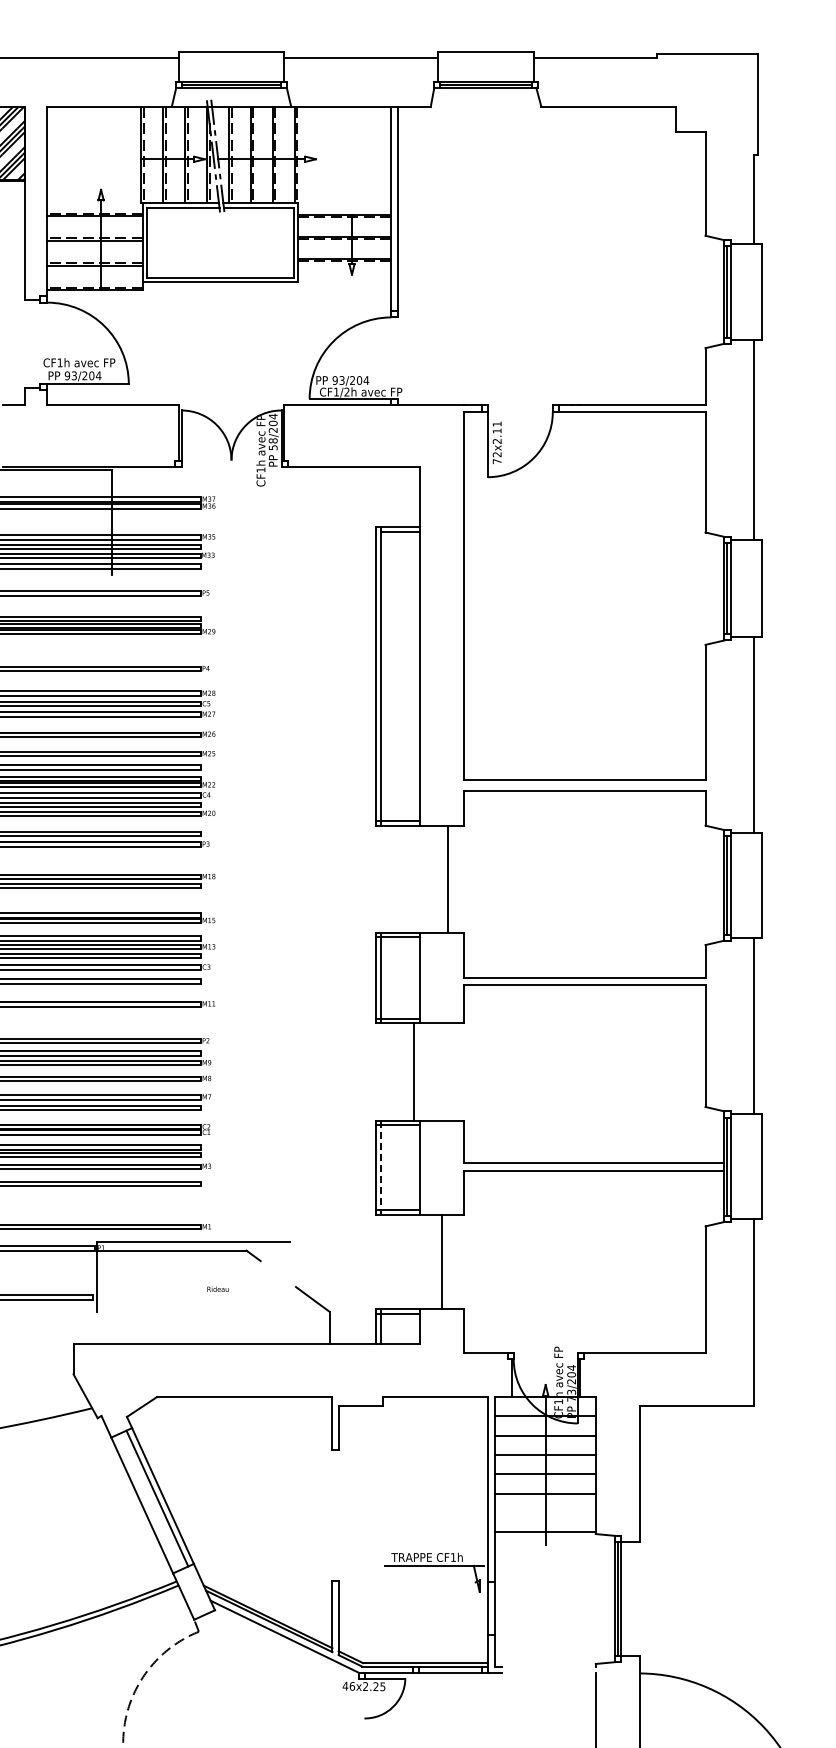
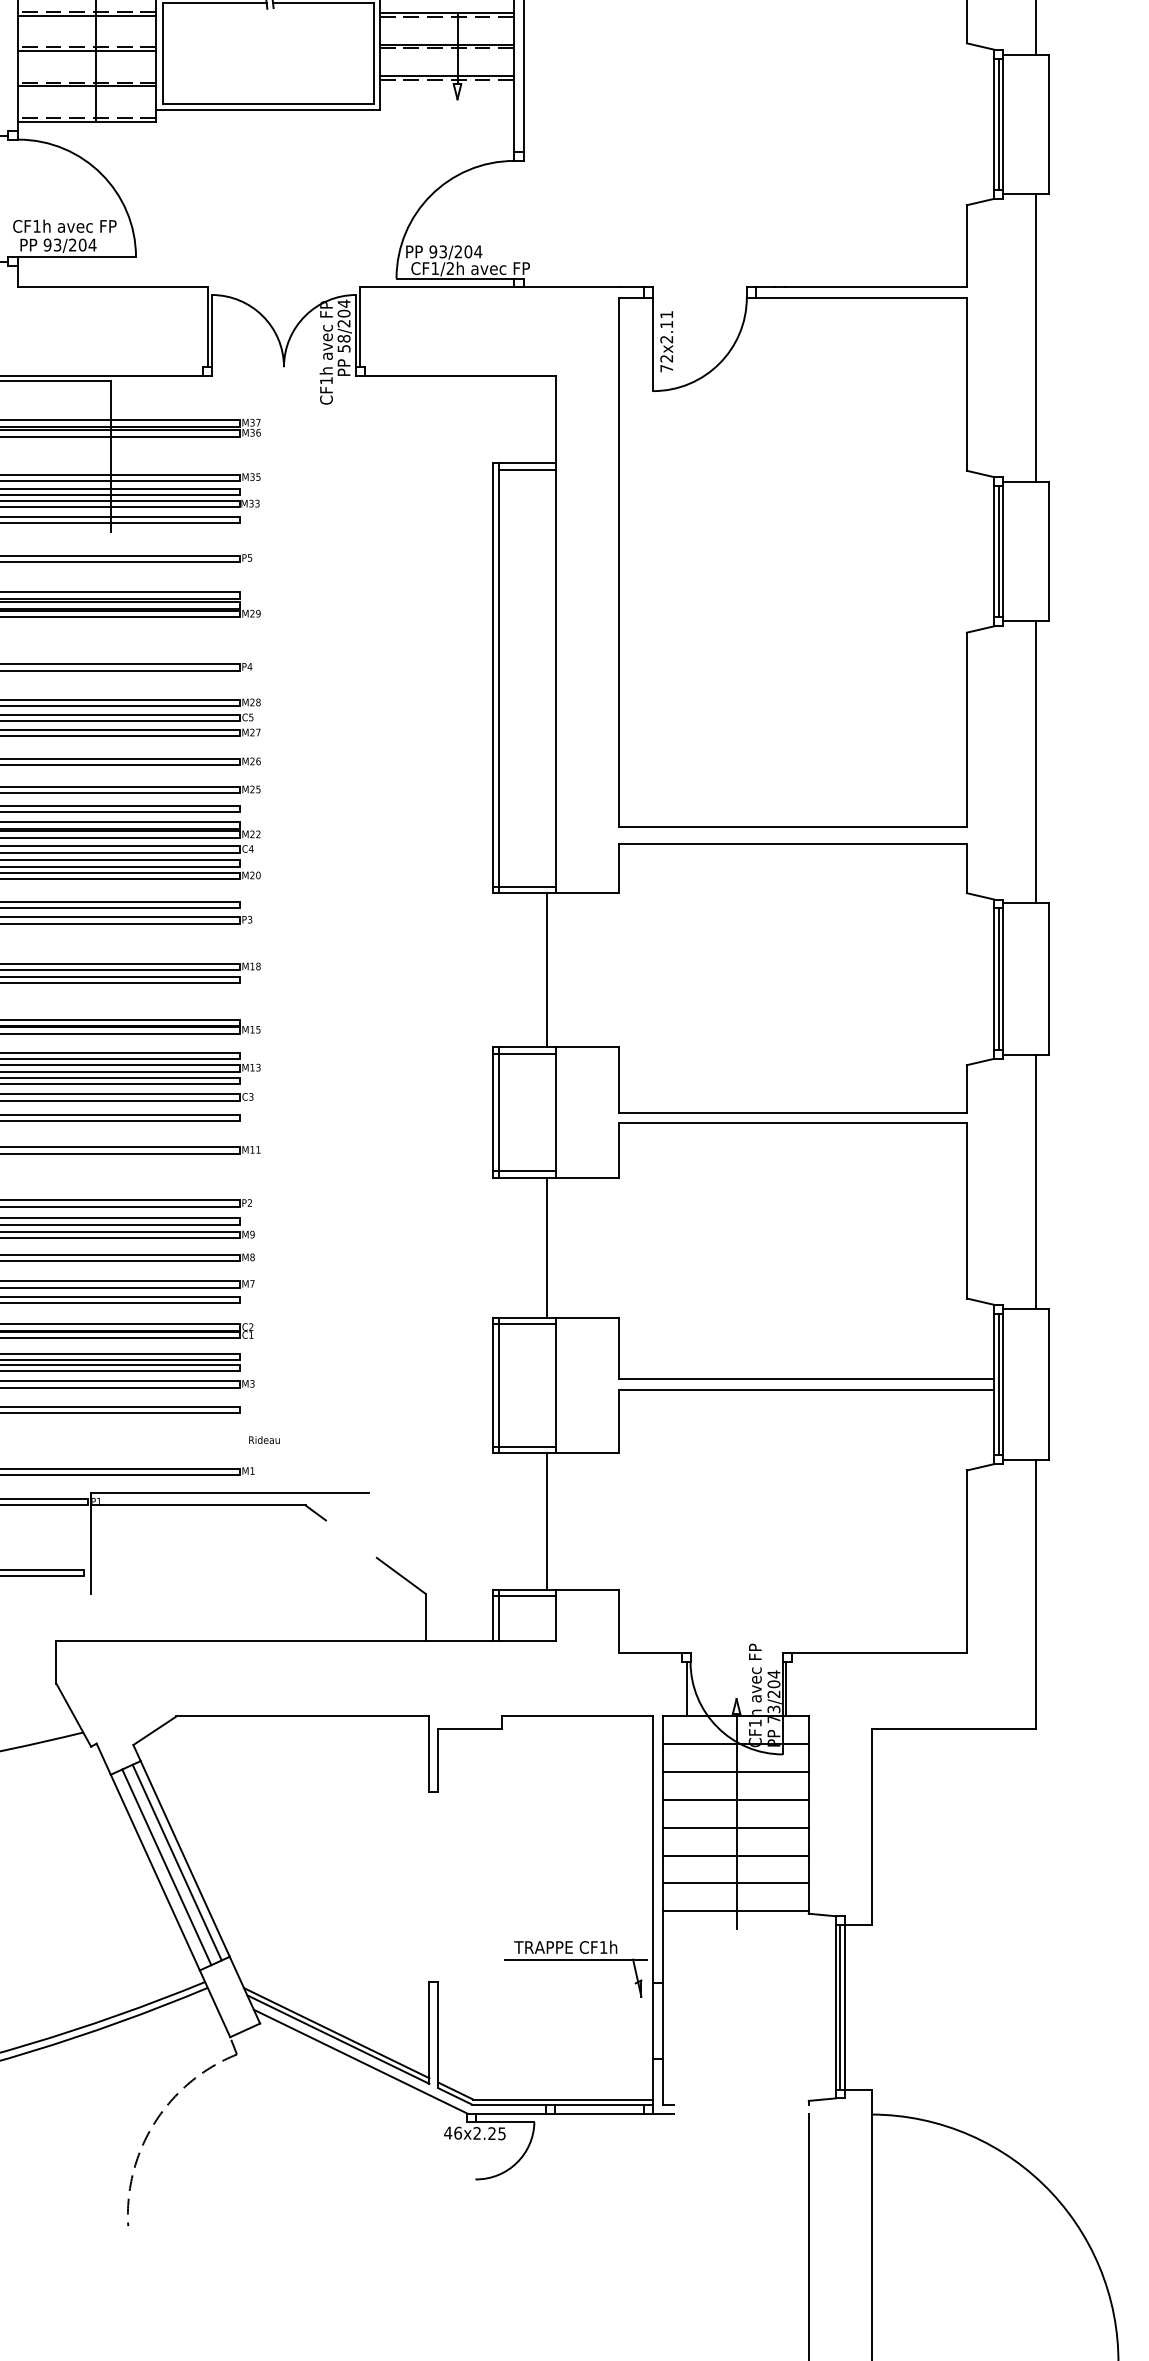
line: (448, 878) -> (547, 969), moved
line: (380, 1167) -> (498, 1385), dashed -> solid
line: (442, 1261) -> (547, 1521), moved
text: (217, 1288) -> (263, 1438), moved
line: (150, 1501) -> (167, 1866), added
line: (544, 1513) -> (734, 1884), added

